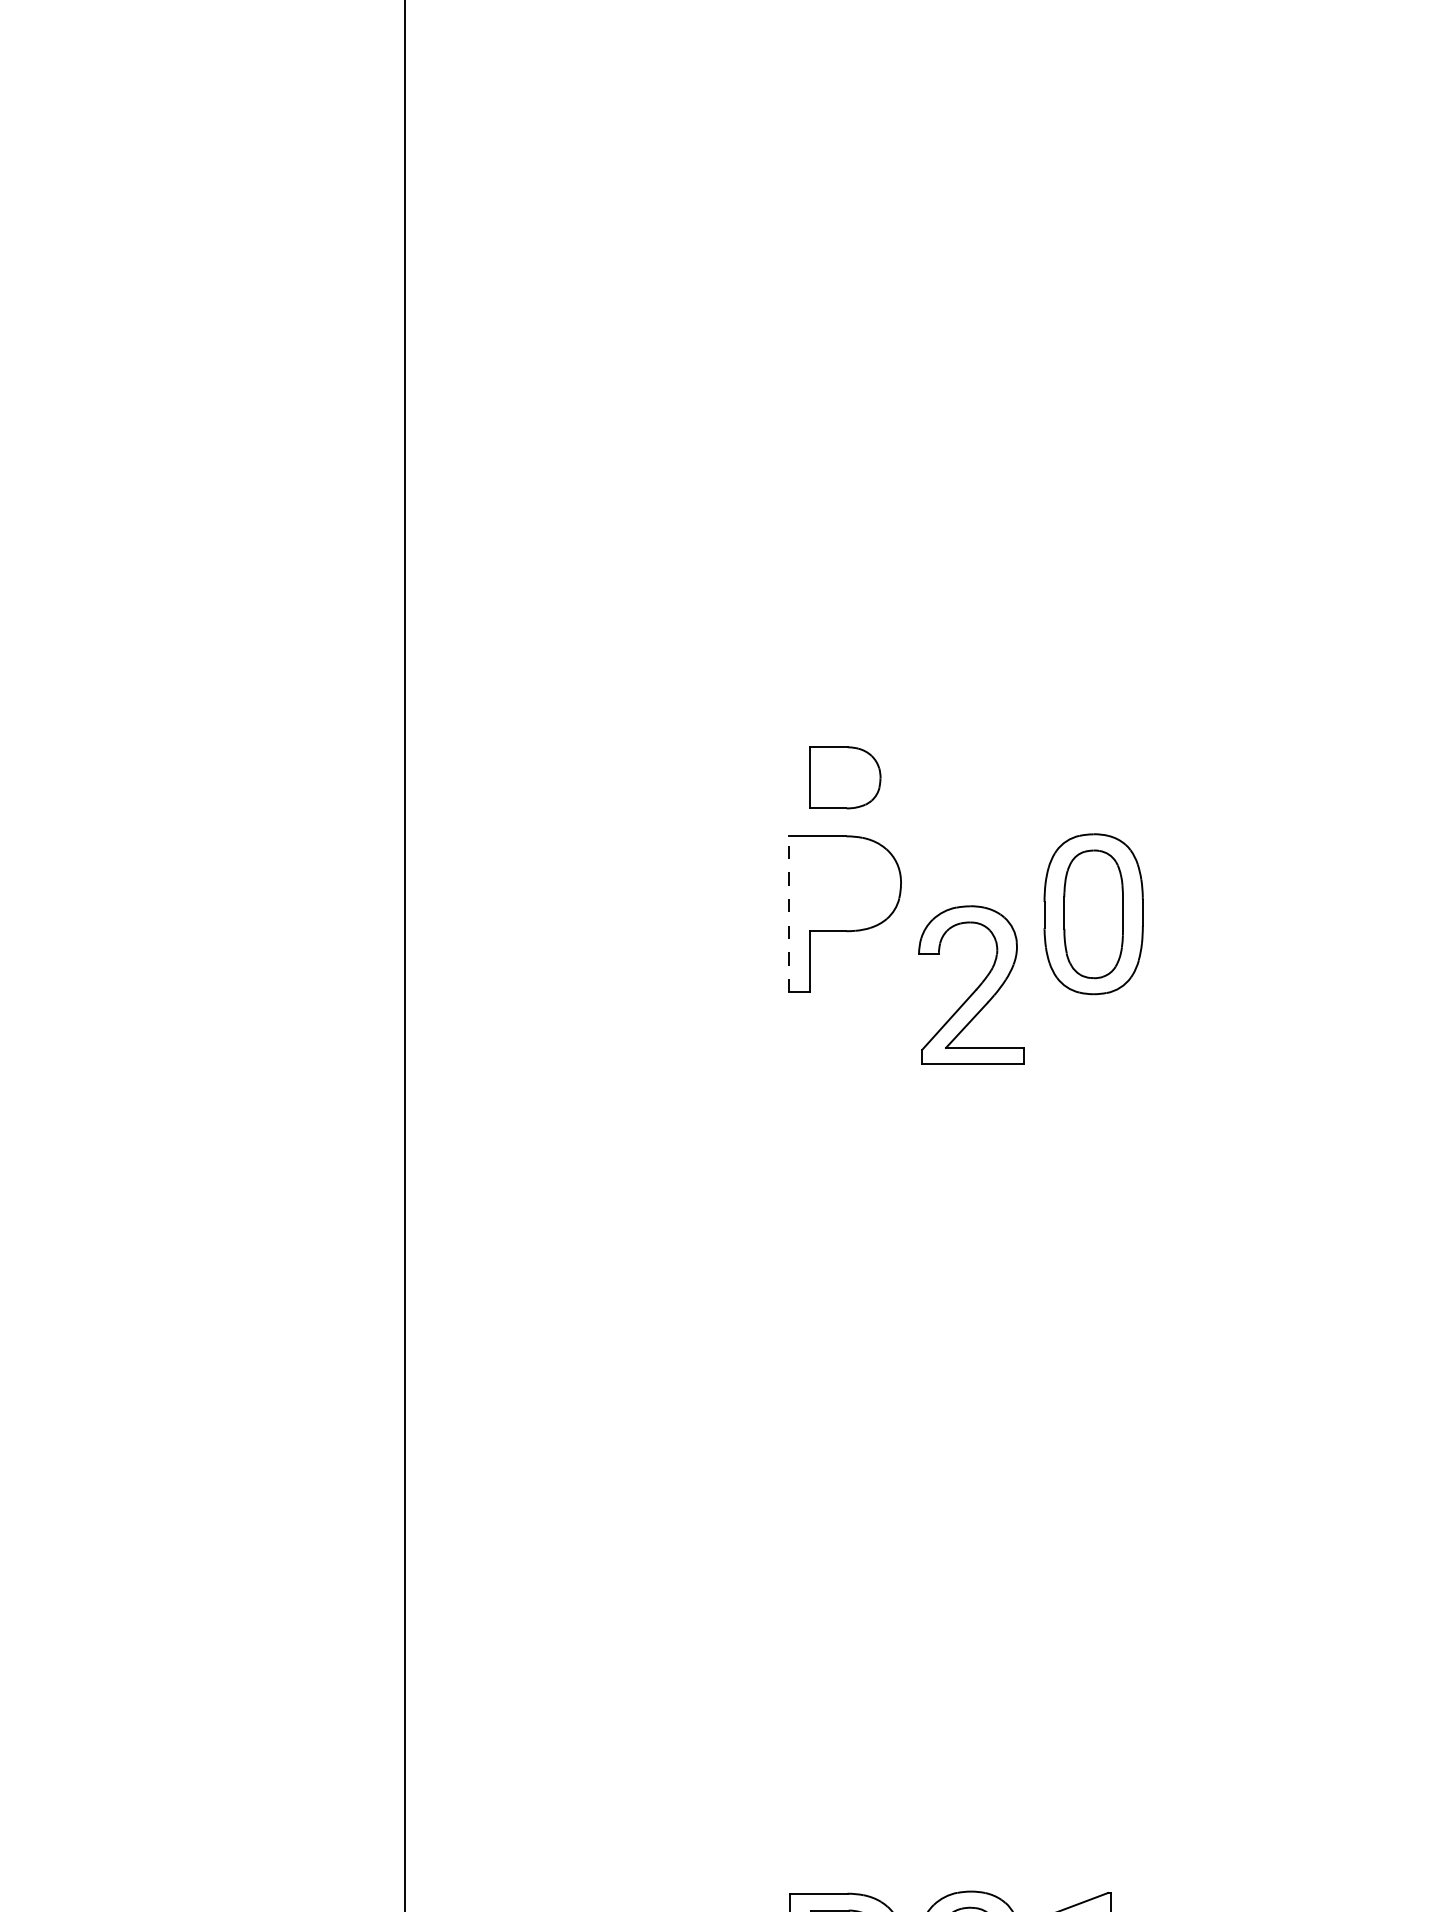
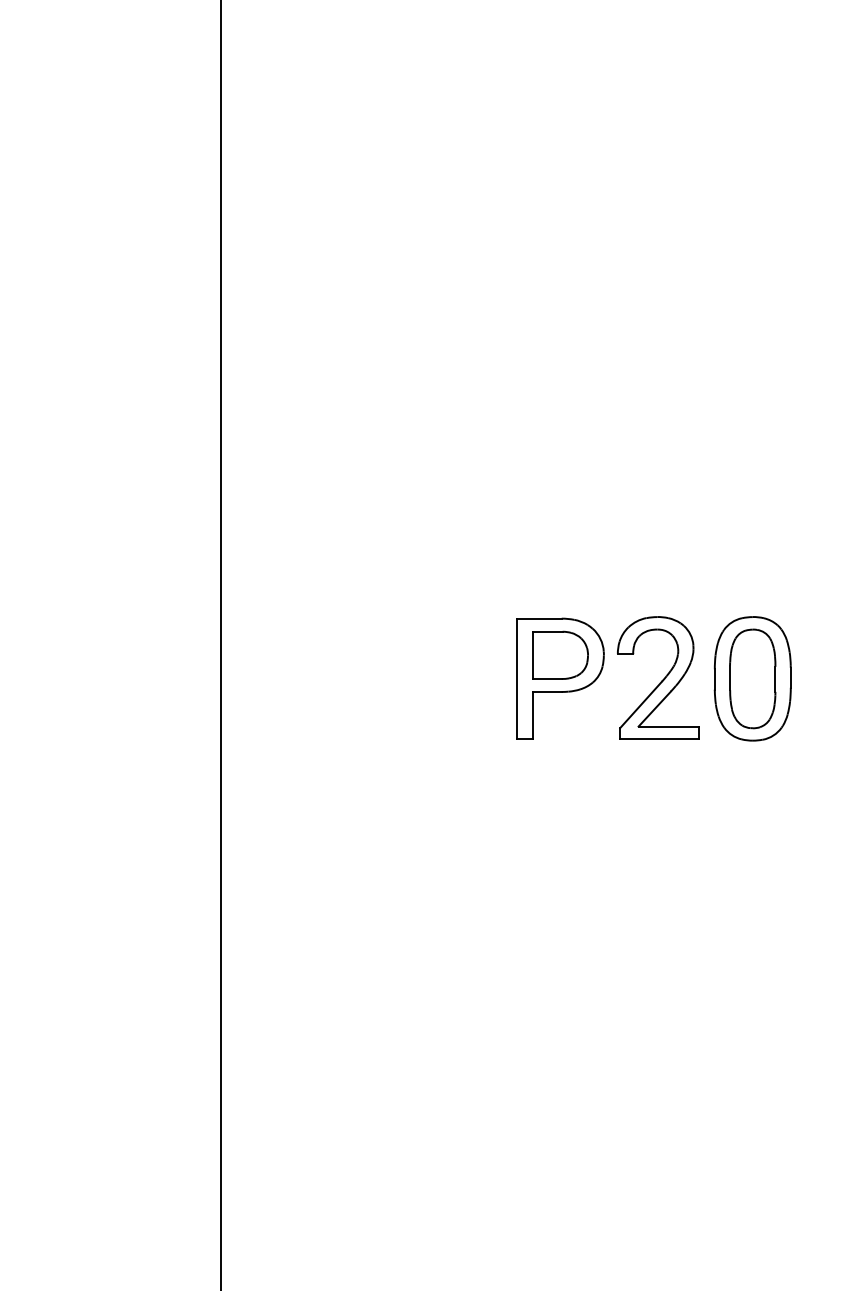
part: (845, 777) -> (560, 655), moved
line: (789, 914) -> (517, 679), dashed -> solid
part: (977, 986) -> (662, 679), moved

